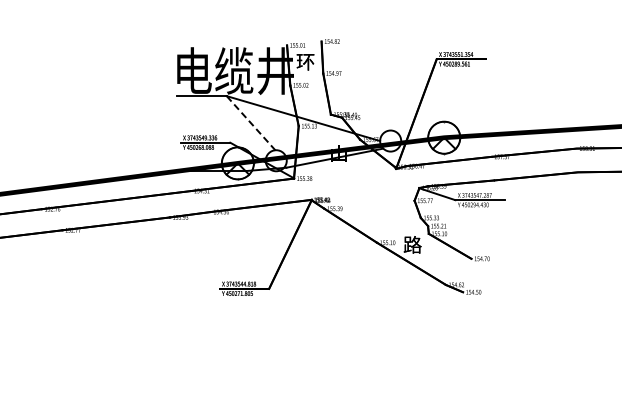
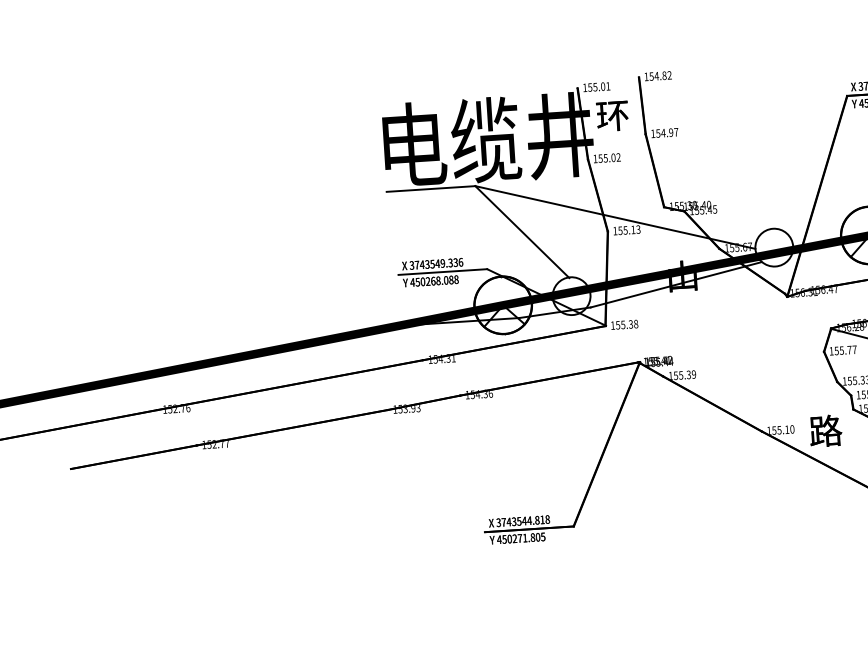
line: (251, 123) -> (522, 232), dashed -> solid

